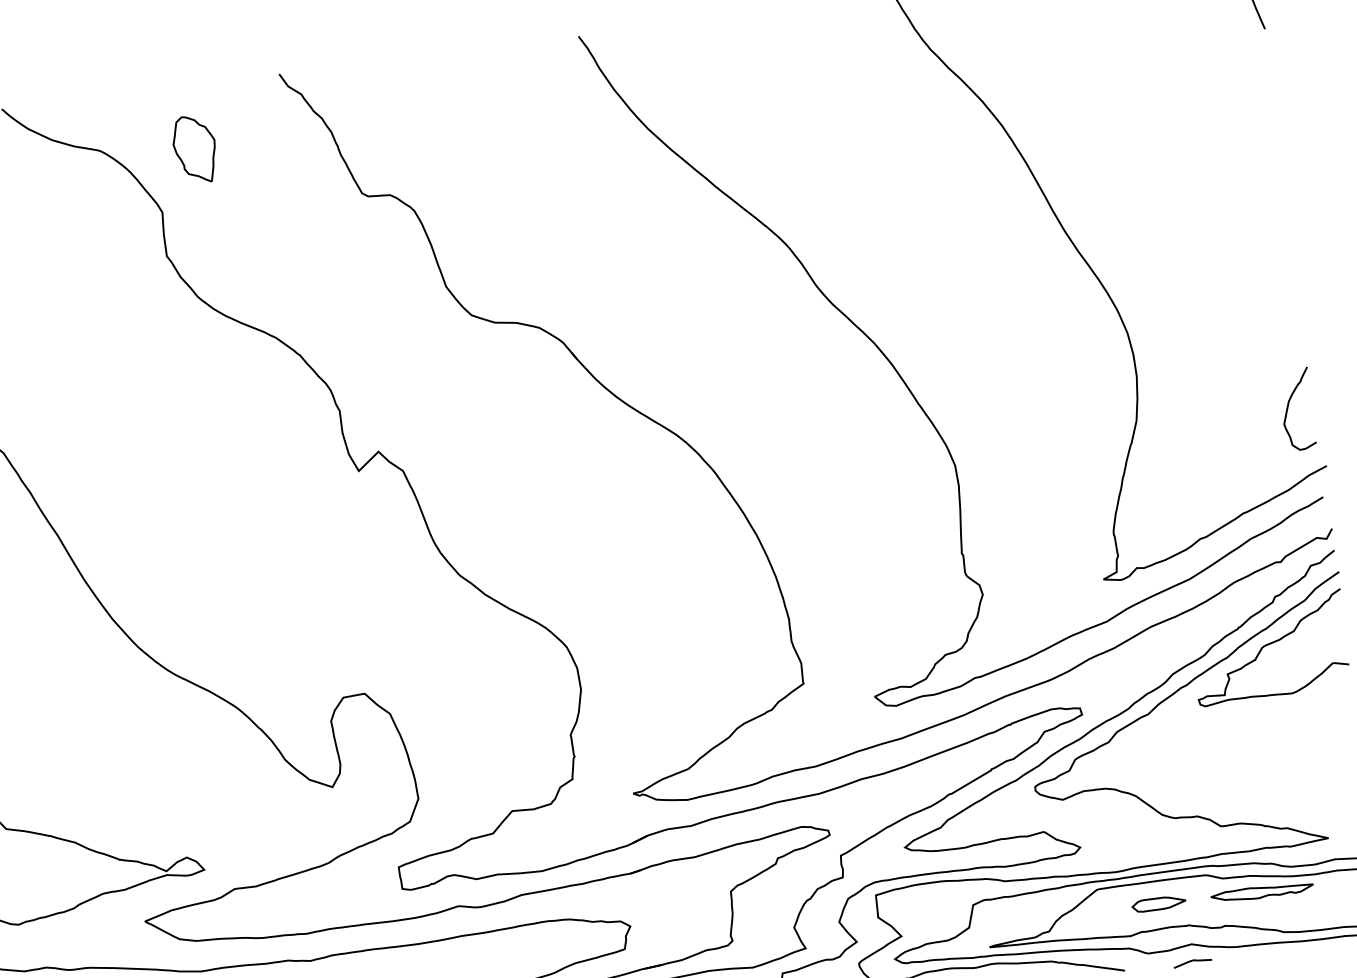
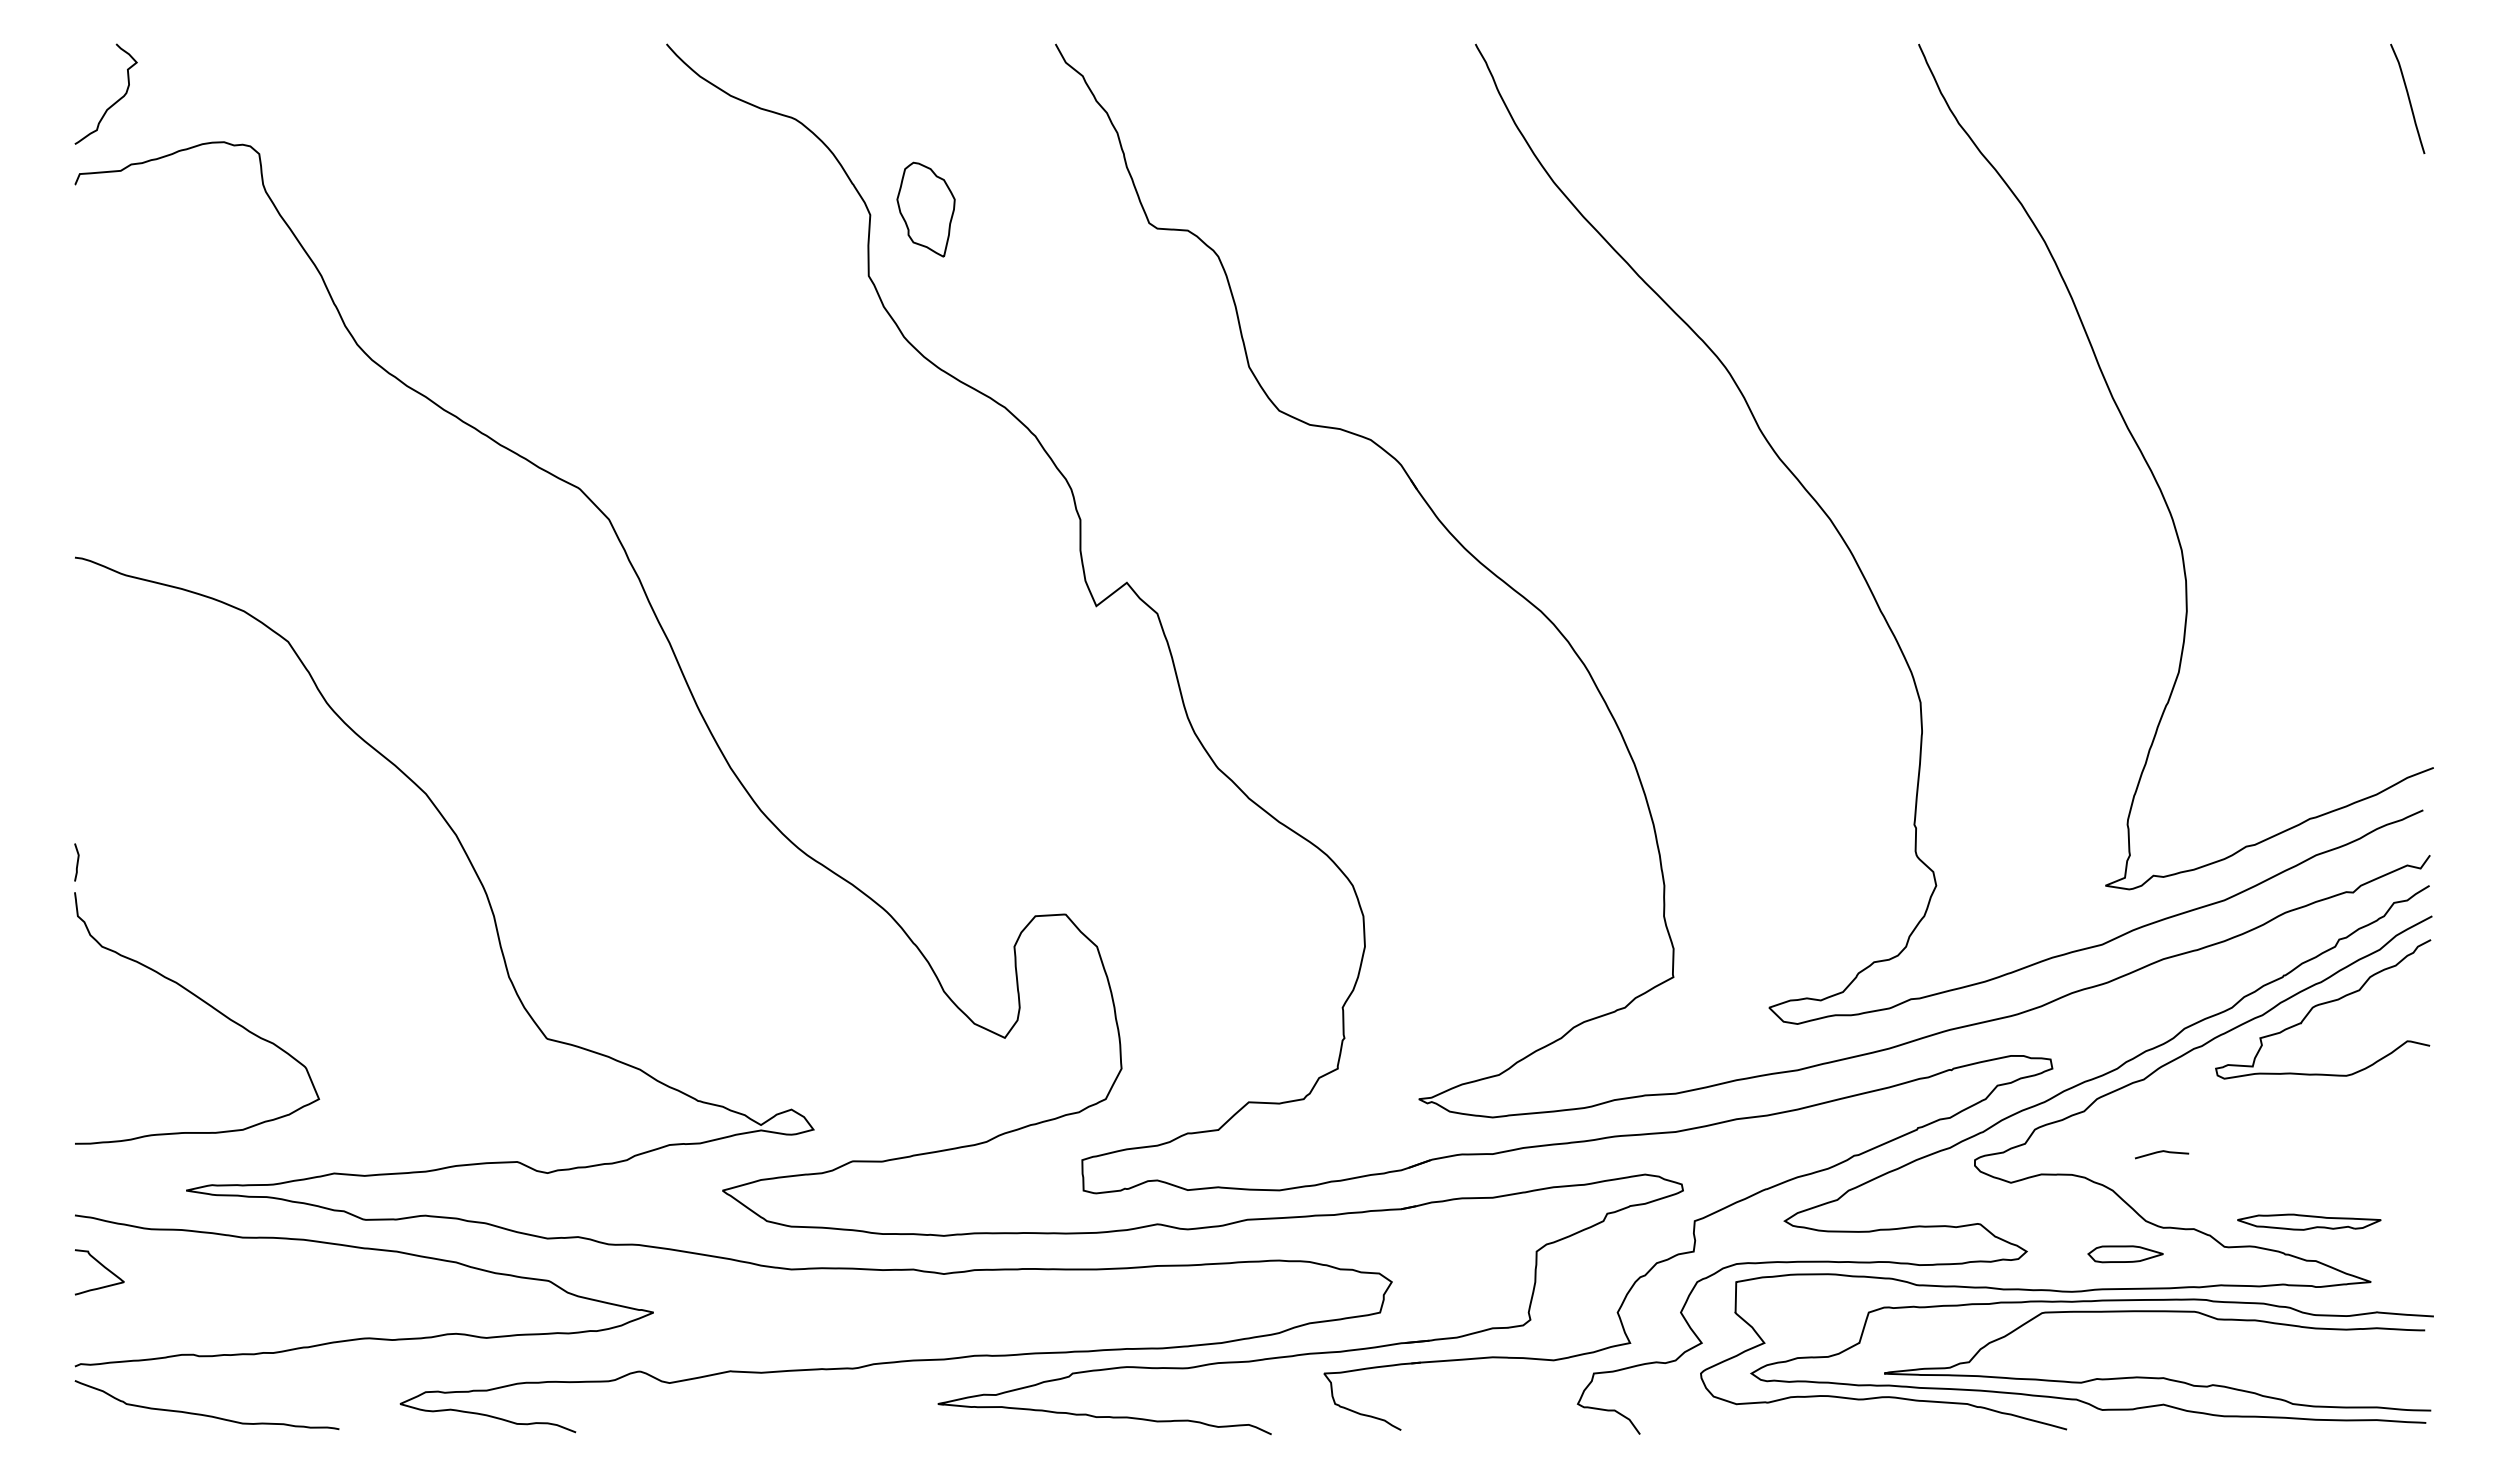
part: (194, 149) -> (925, 209), moved
curve: (1288, 408) -> (2390, 681), removed
part: (1262, 891) -> (2309, 1221), moved
part: (1158, 904) -> (2125, 1254), moved
line: (1193, 961) -> (2162, 1152), moved

